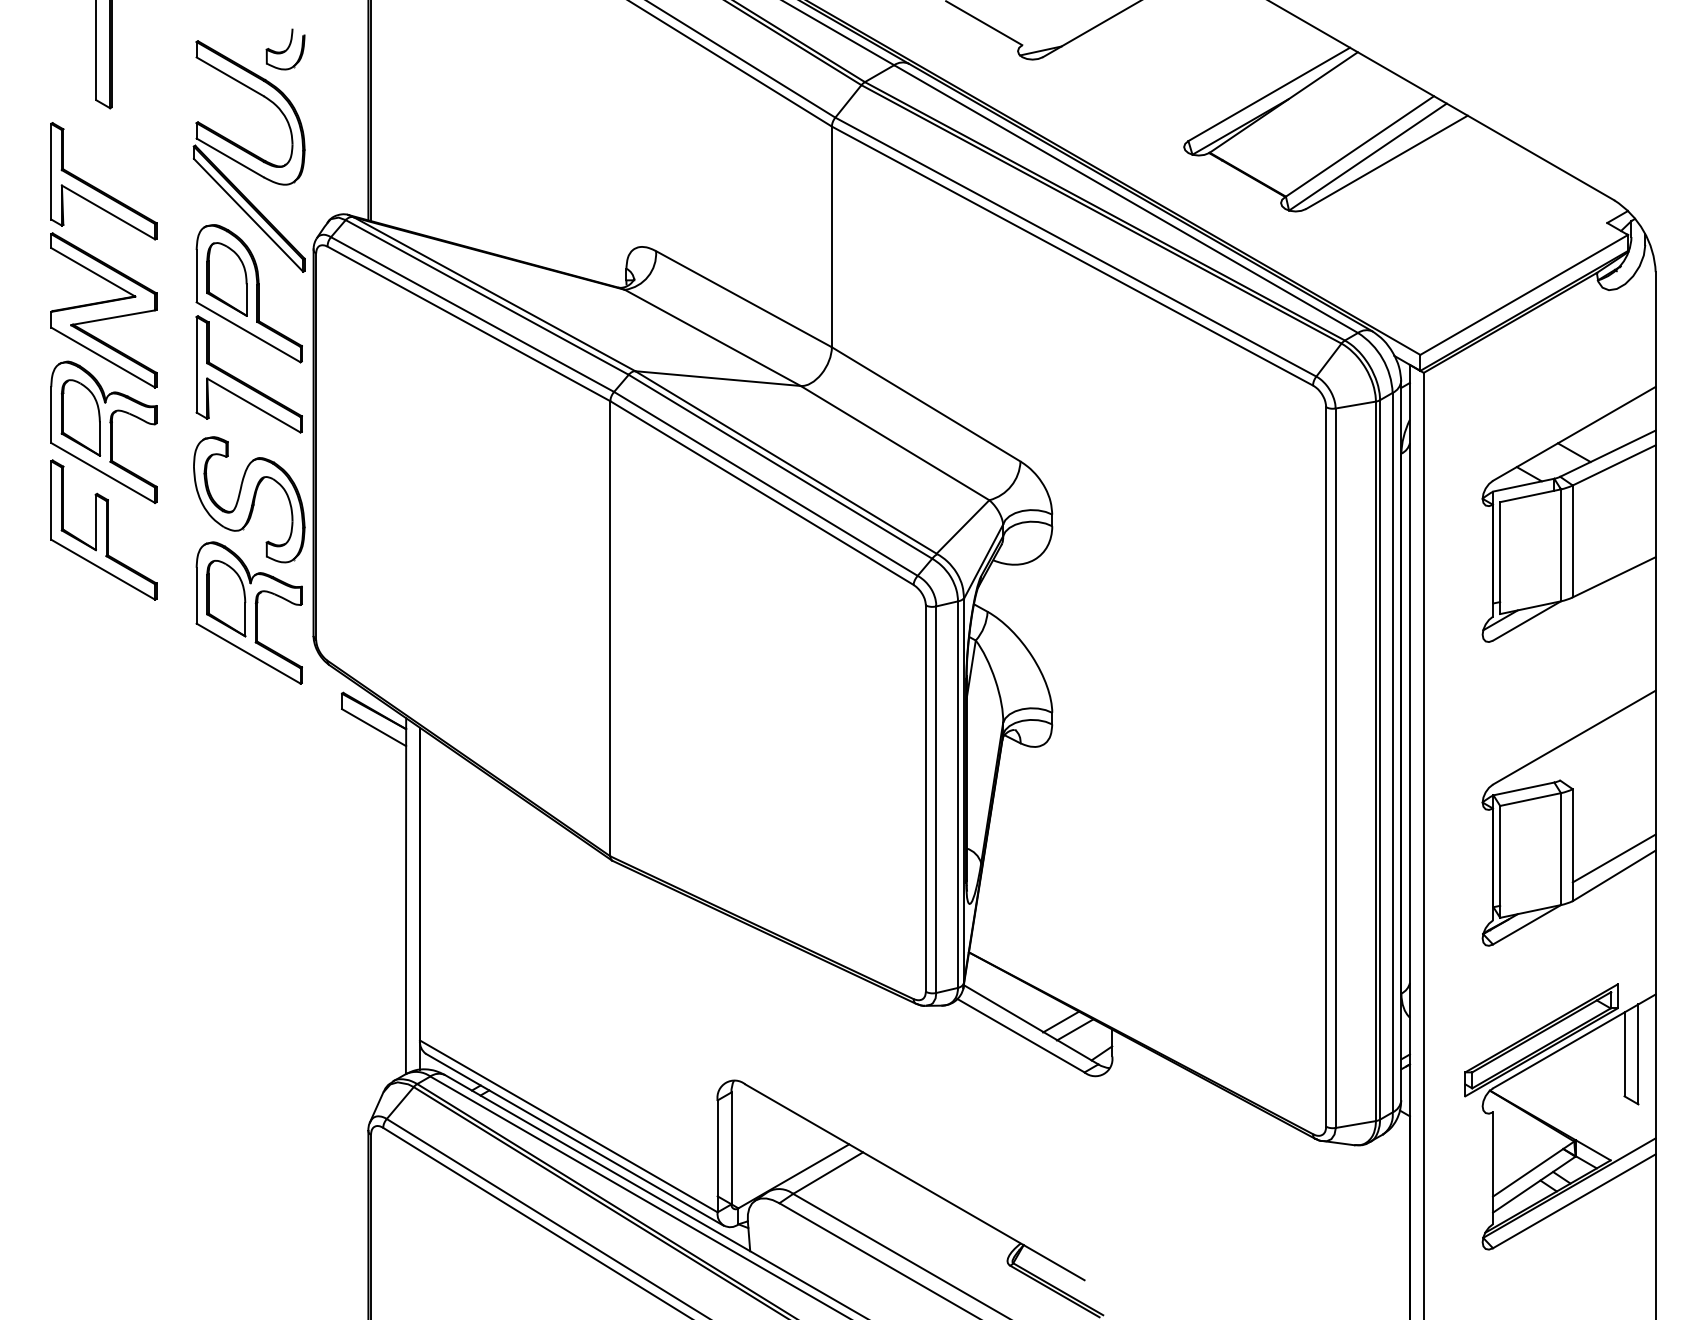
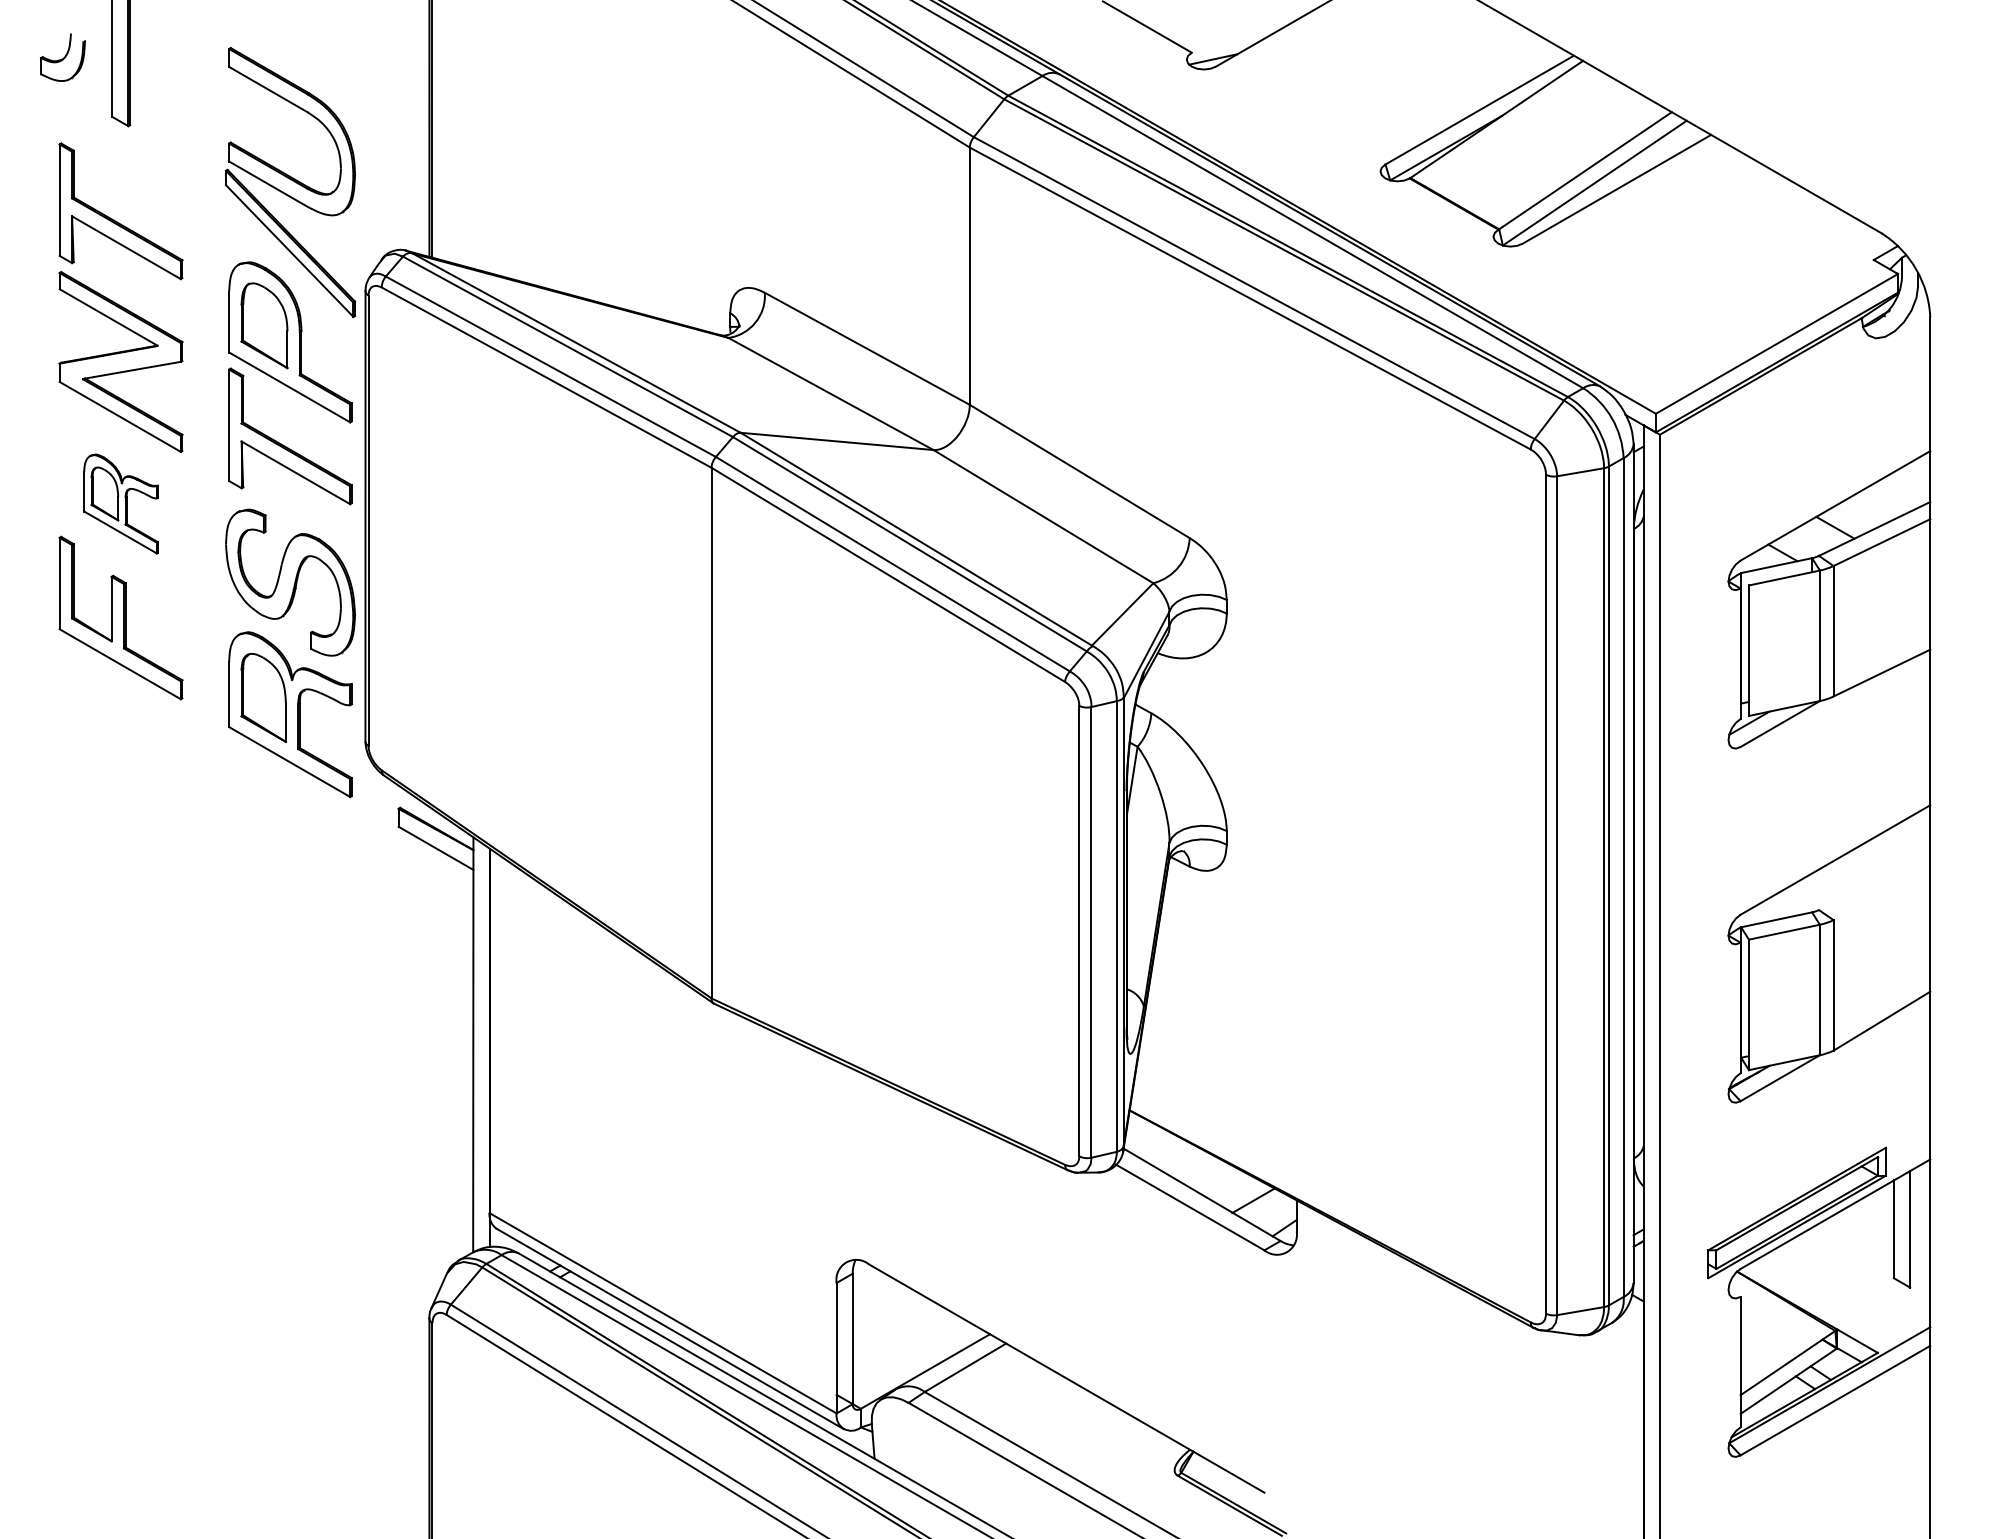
part: (285, 49) -> (62, 57), moved
part: (103, 431) -> (120, 503), size x0.6
line: (1613, 858) -> (1881, 1000), removed
line: (1061, 1021) -> (1237, 1191), removed

